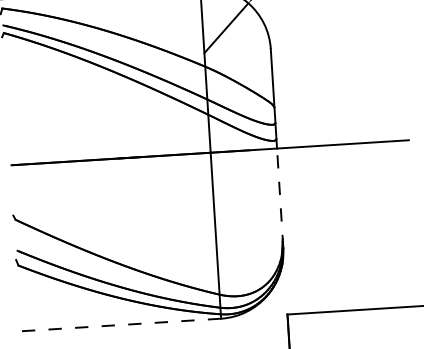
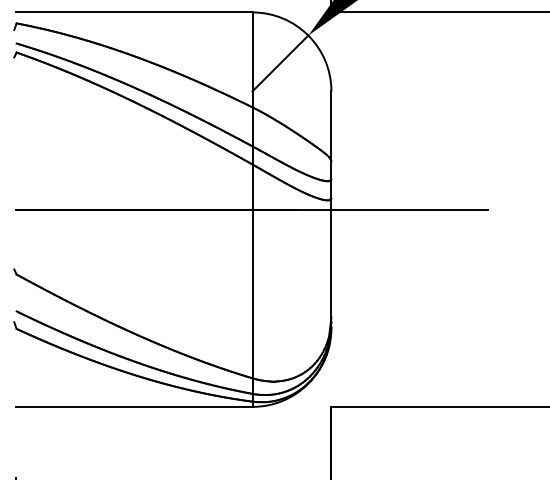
line: (280, 198) -> (331, 268), dashed -> solid
line: (121, 324) -> (134, 406), dashed -> solid

